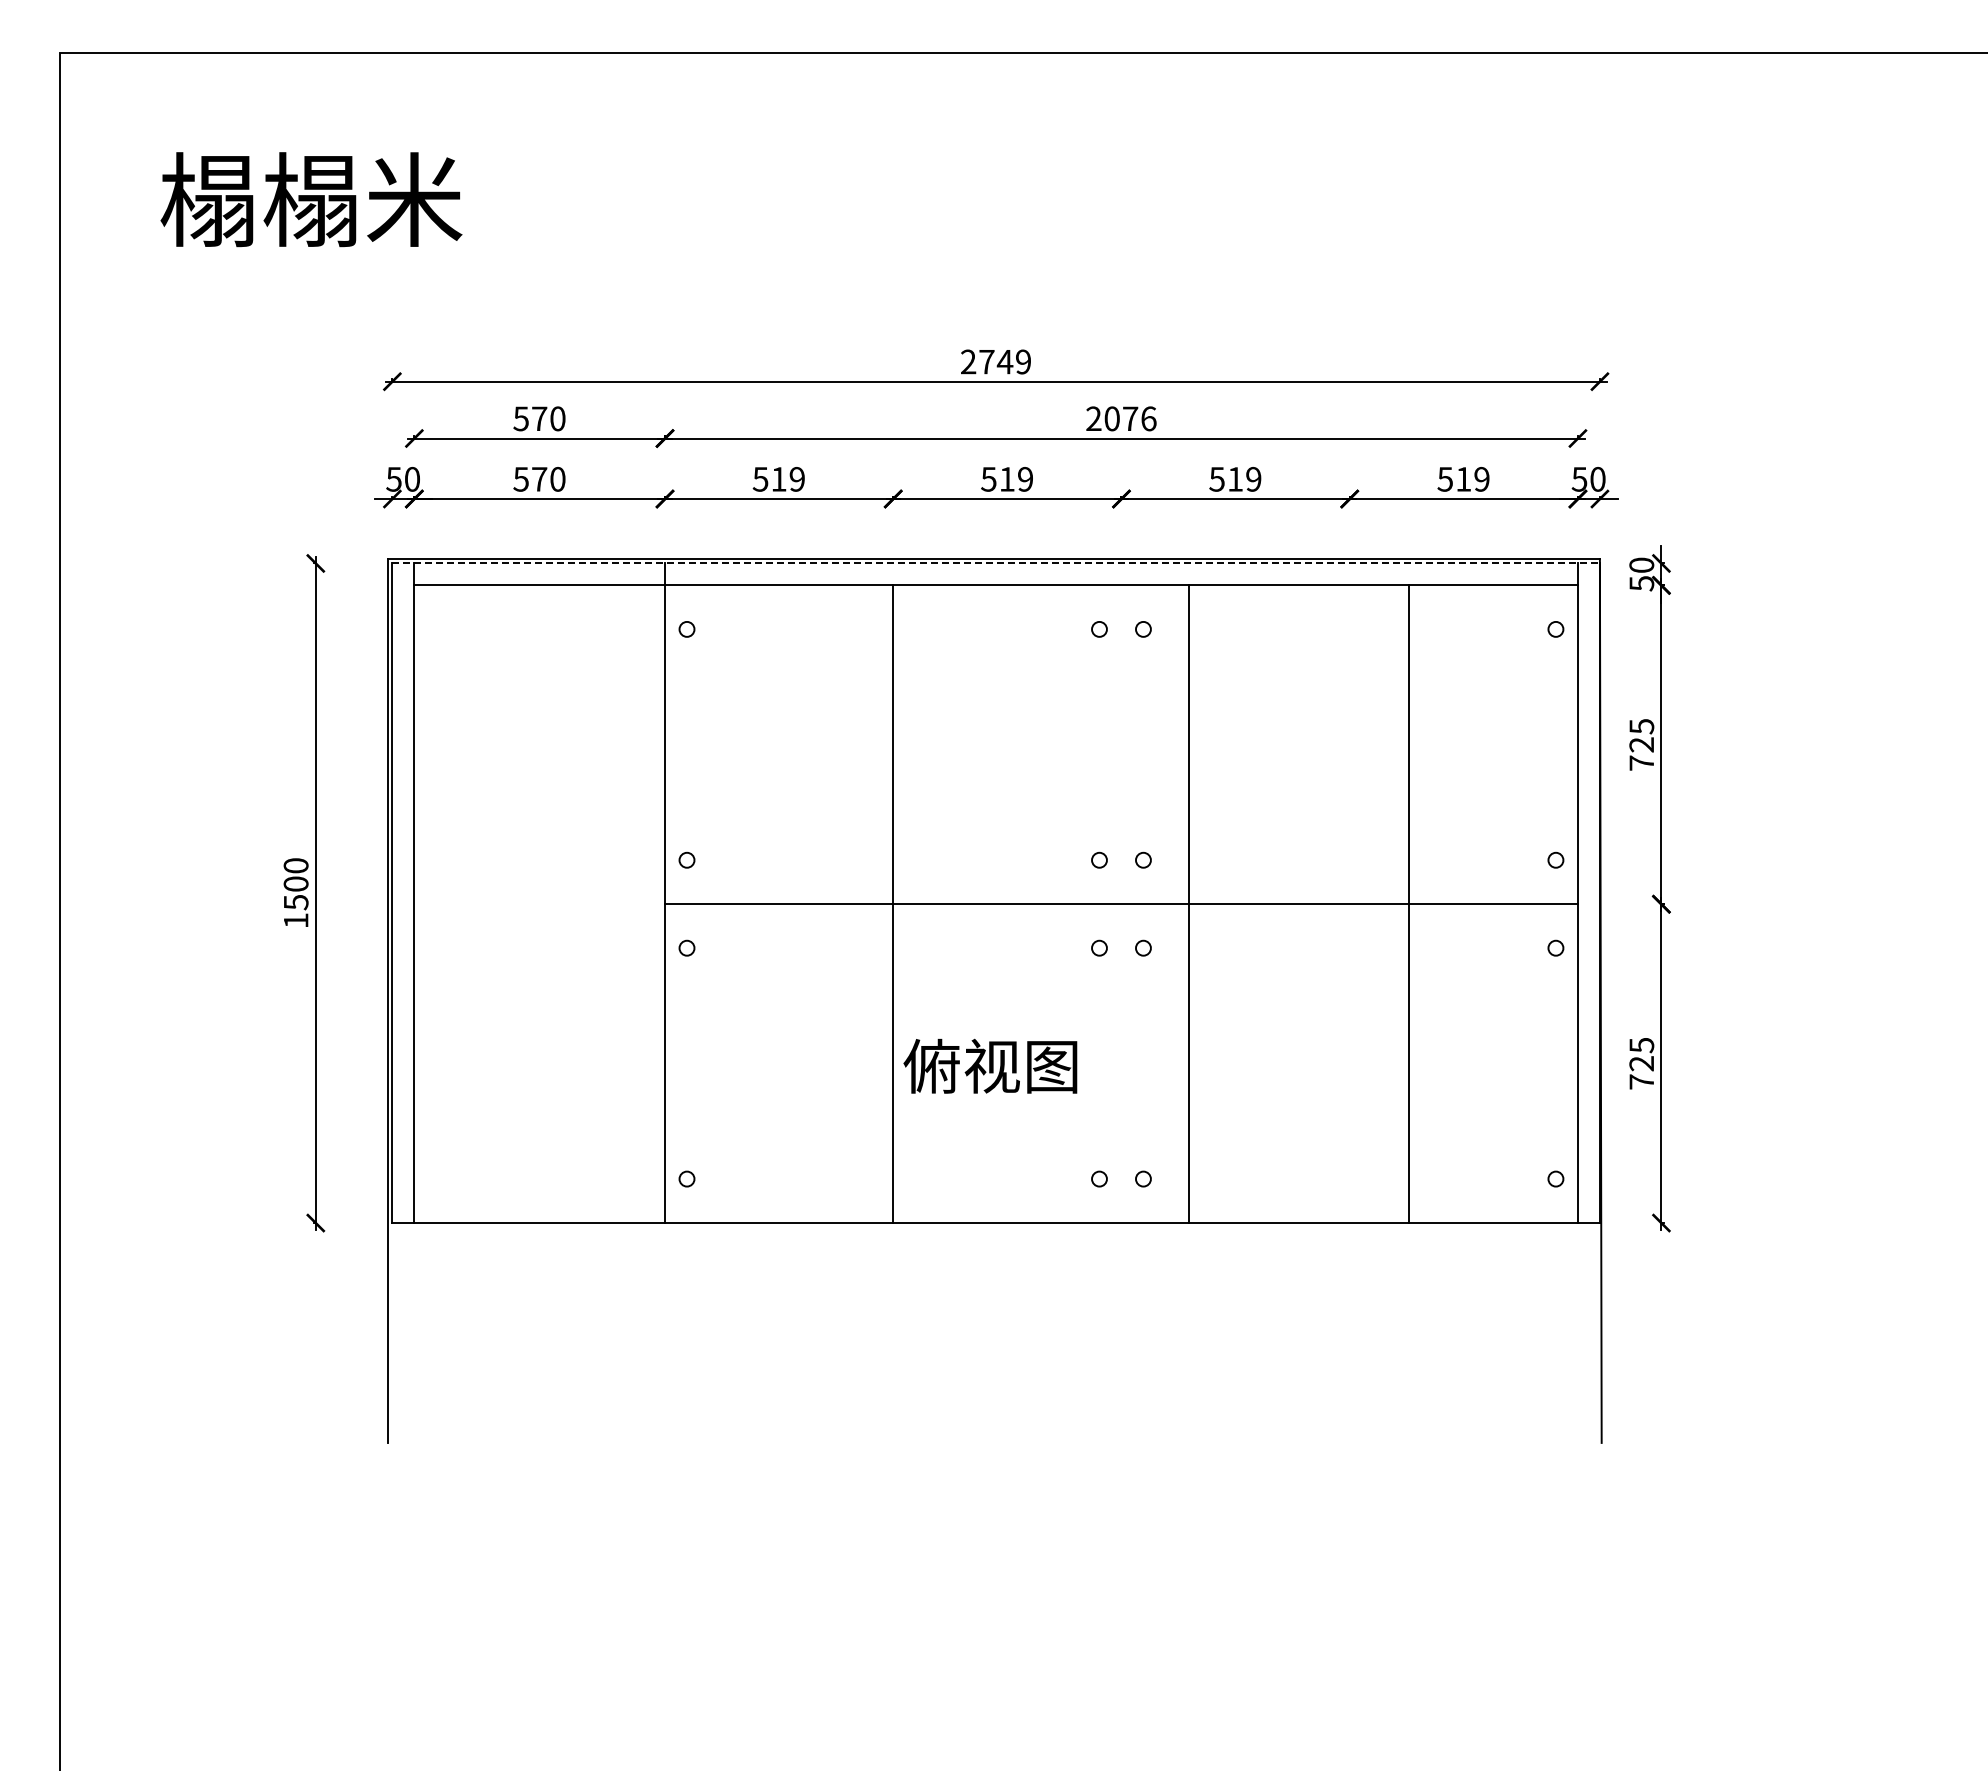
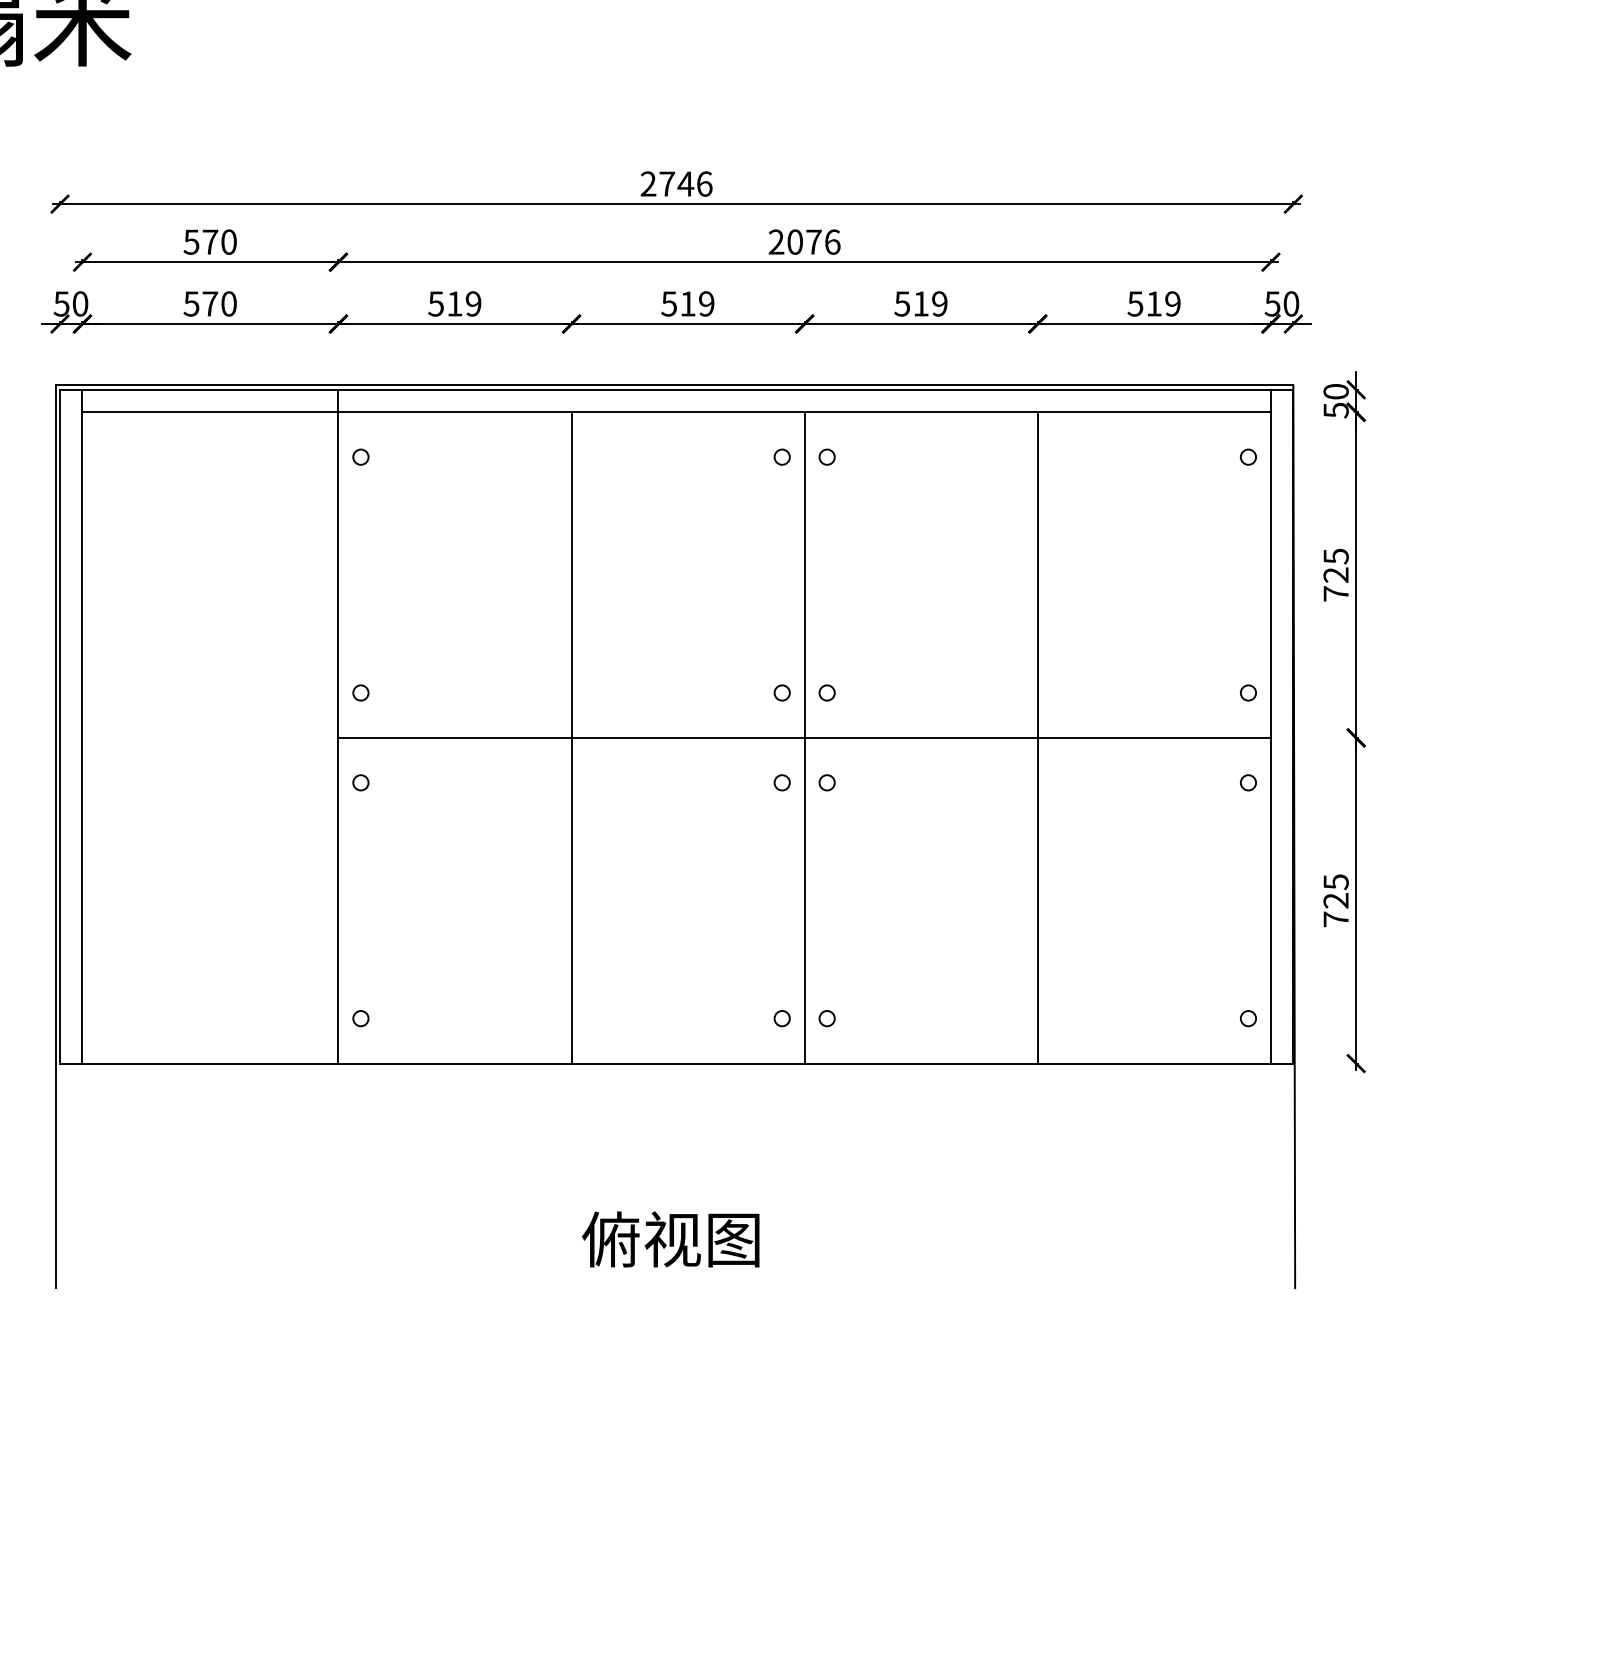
text: (1023, 361) -> (704, 183), 2749 -> 2746
line: (996, 563) -> (677, 389), dashed -> solid
line: (1189, 904) -> (804, 738), moved
line: (1408, 904) -> (1037, 738), moved
text: (990, 1065) -> (670, 1238), moved

